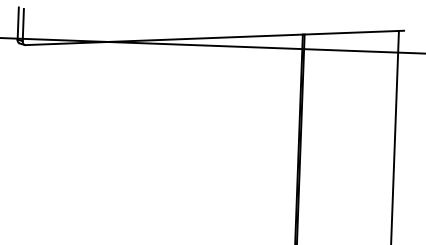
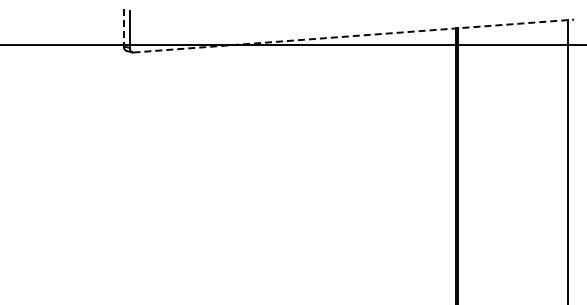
line: (17, 23) -> (123, 27), solid -> dashed
line: (214, 38) -> (353, 36), solid -> dashed

